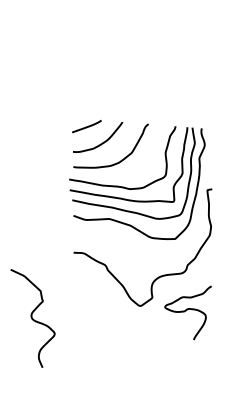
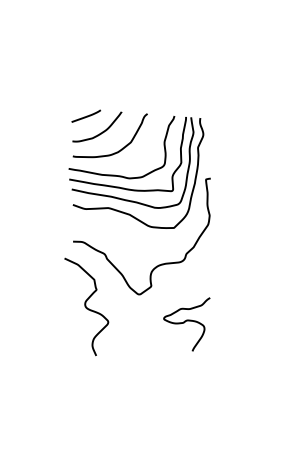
curve: (186, 310) -> (185, 322), moved
curve: (32, 318) -> (86, 306), moved

